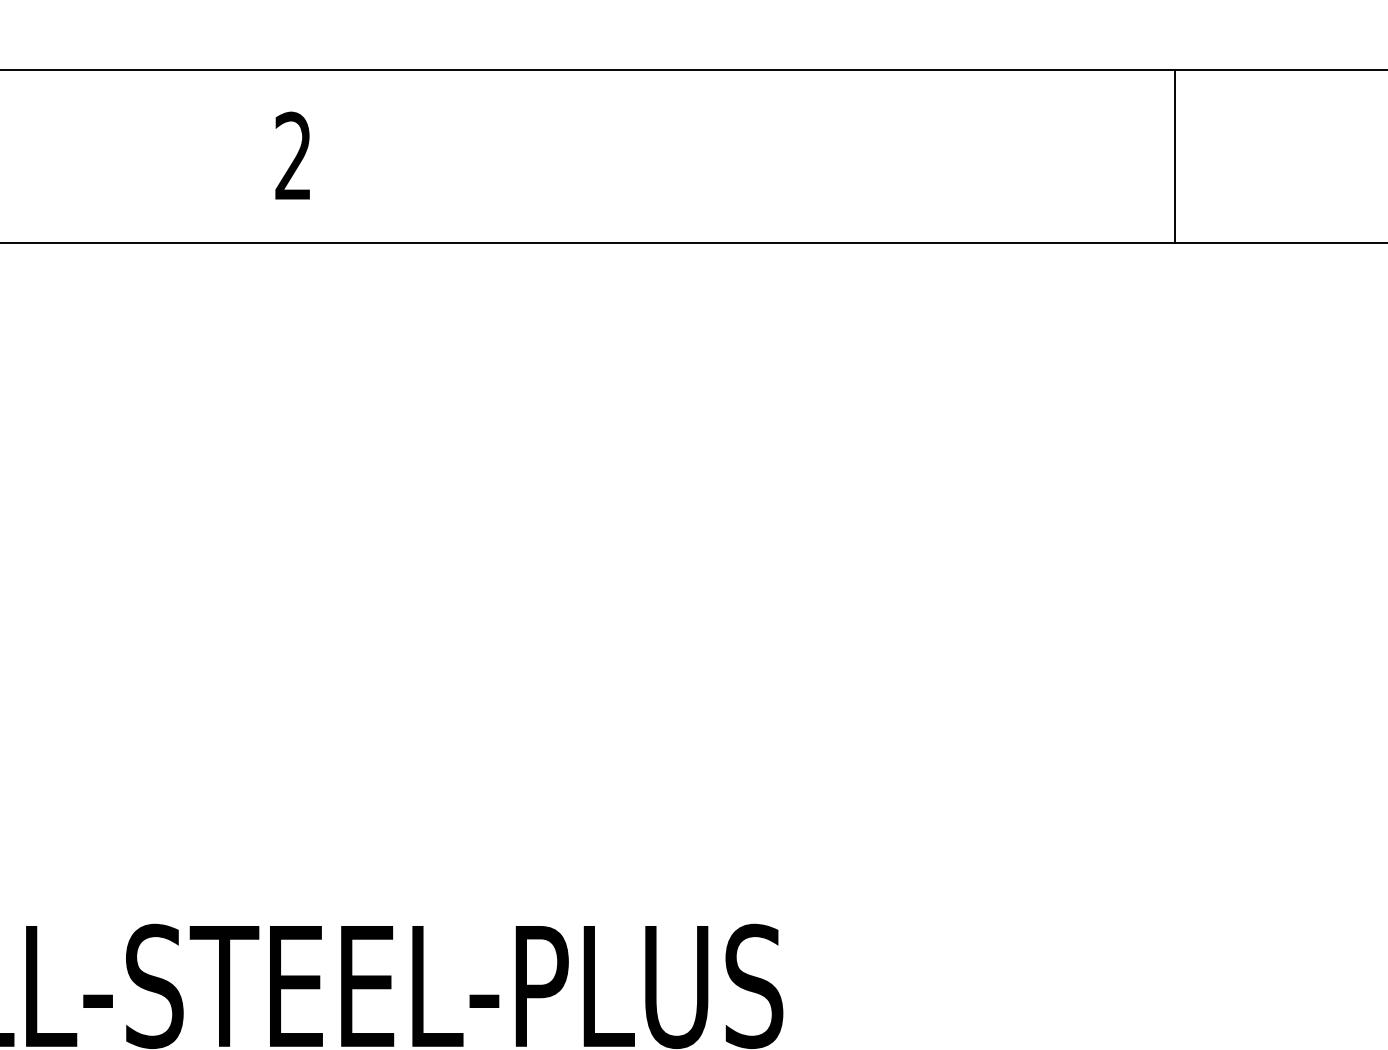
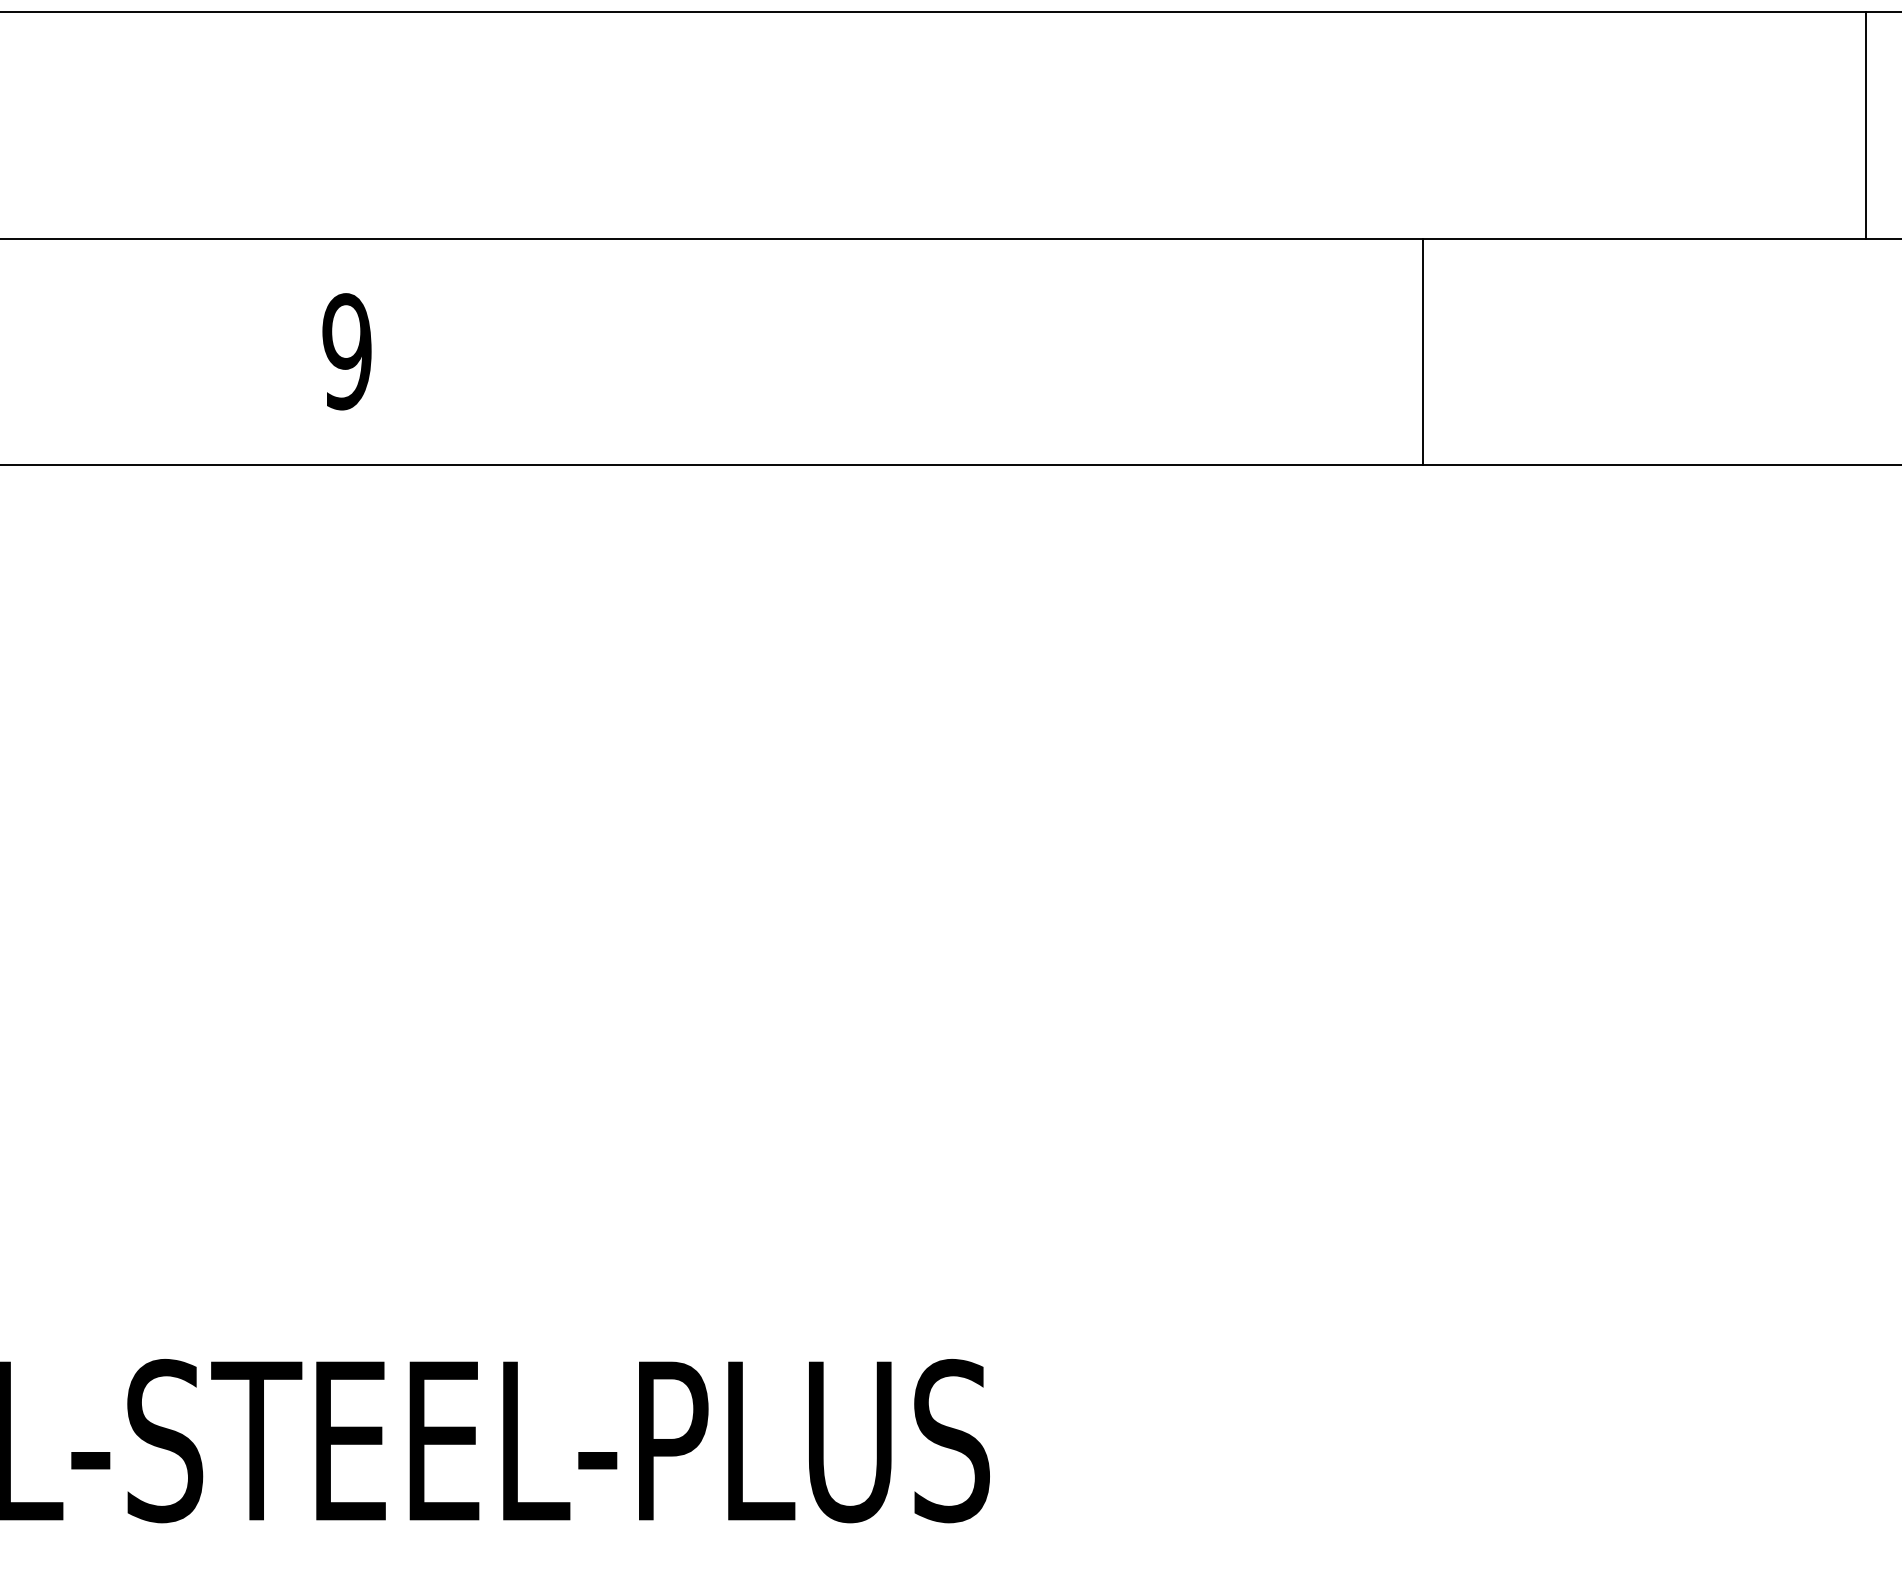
text: (292, 156) -> (346, 351), 2 -> 9
line: (1174, 156) -> (1422, 351), moved

